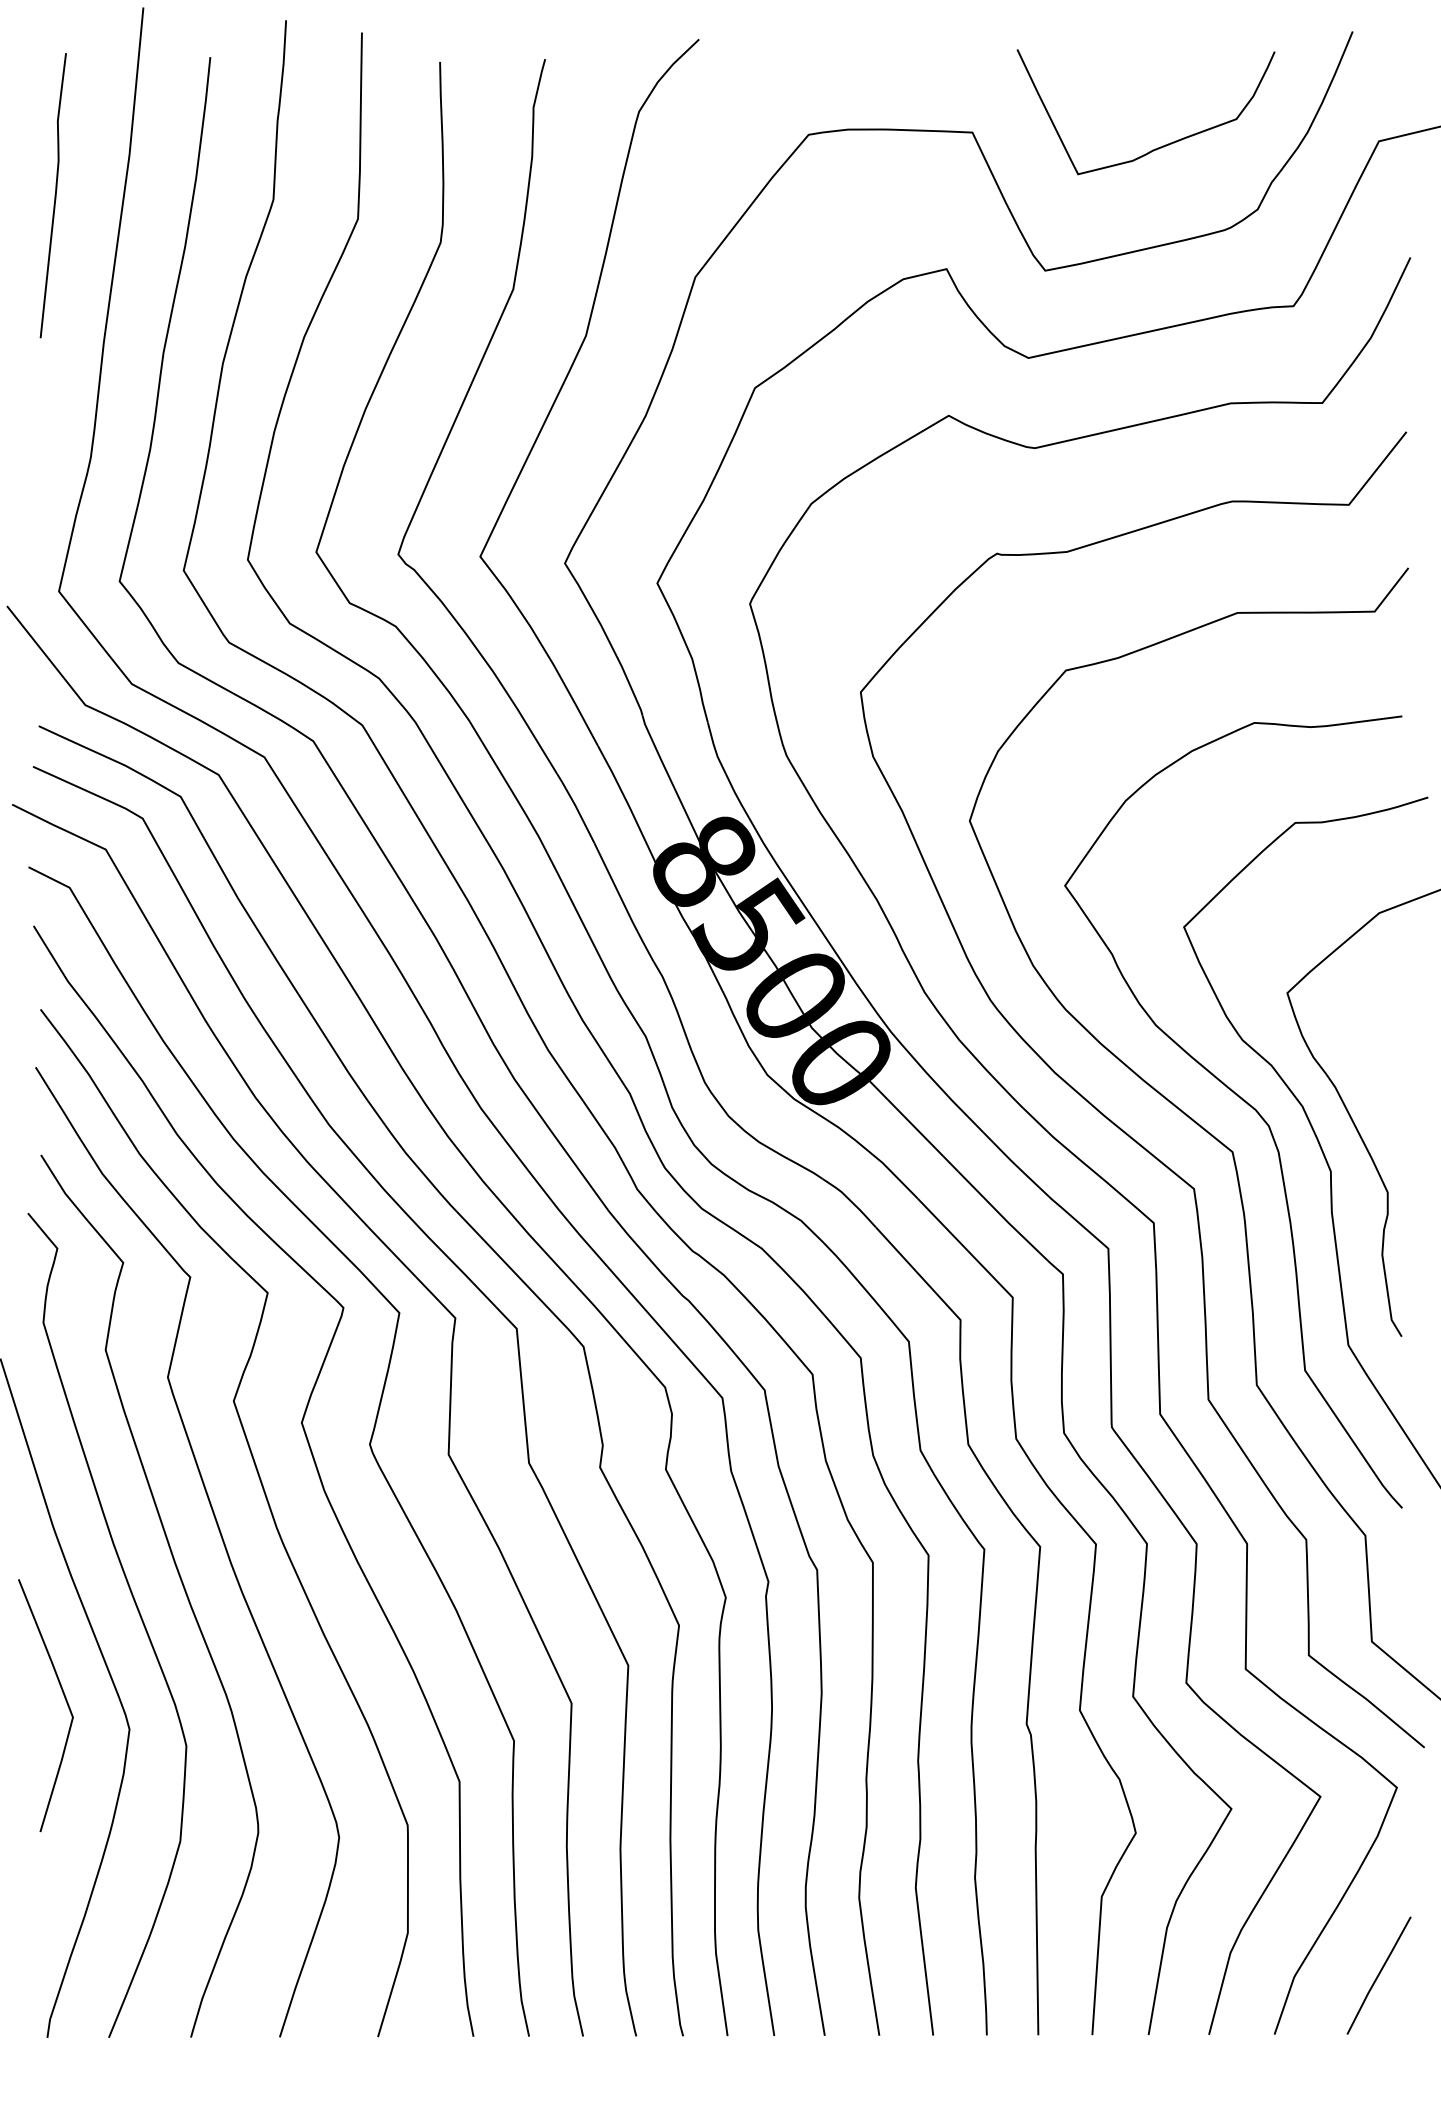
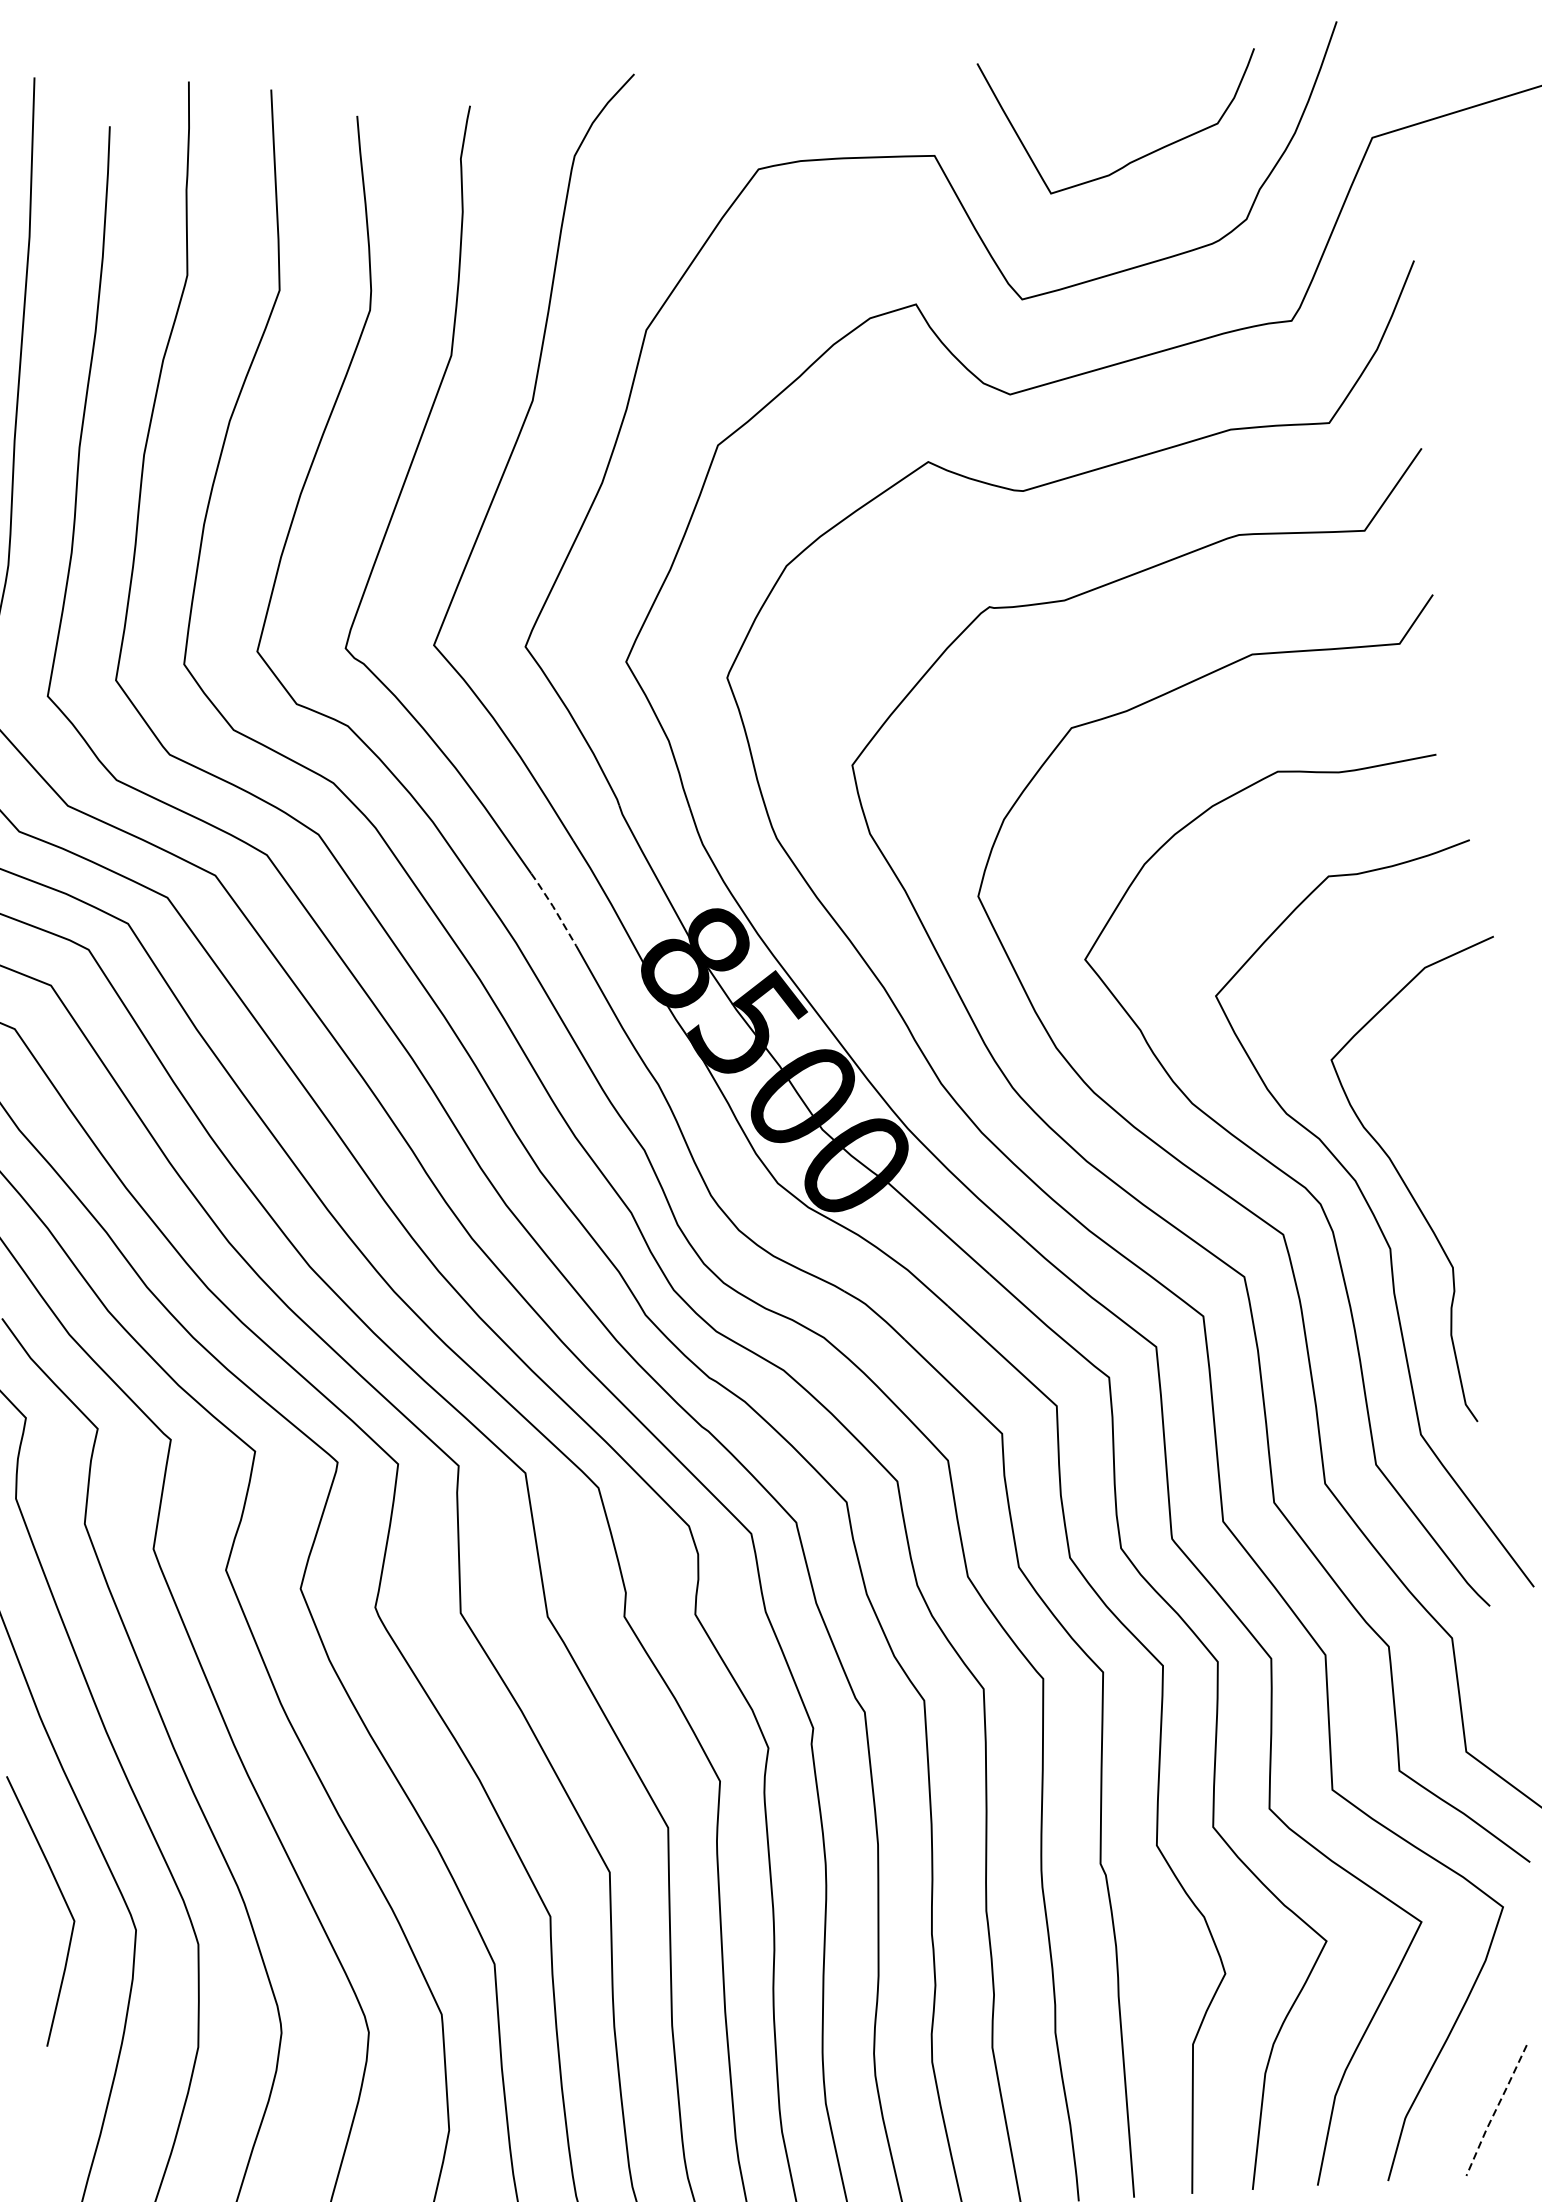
line: (576, 806) -> (554, 907), solid -> dashed
line: (1378, 1975) -> (1495, 2110), solid -> dashed

